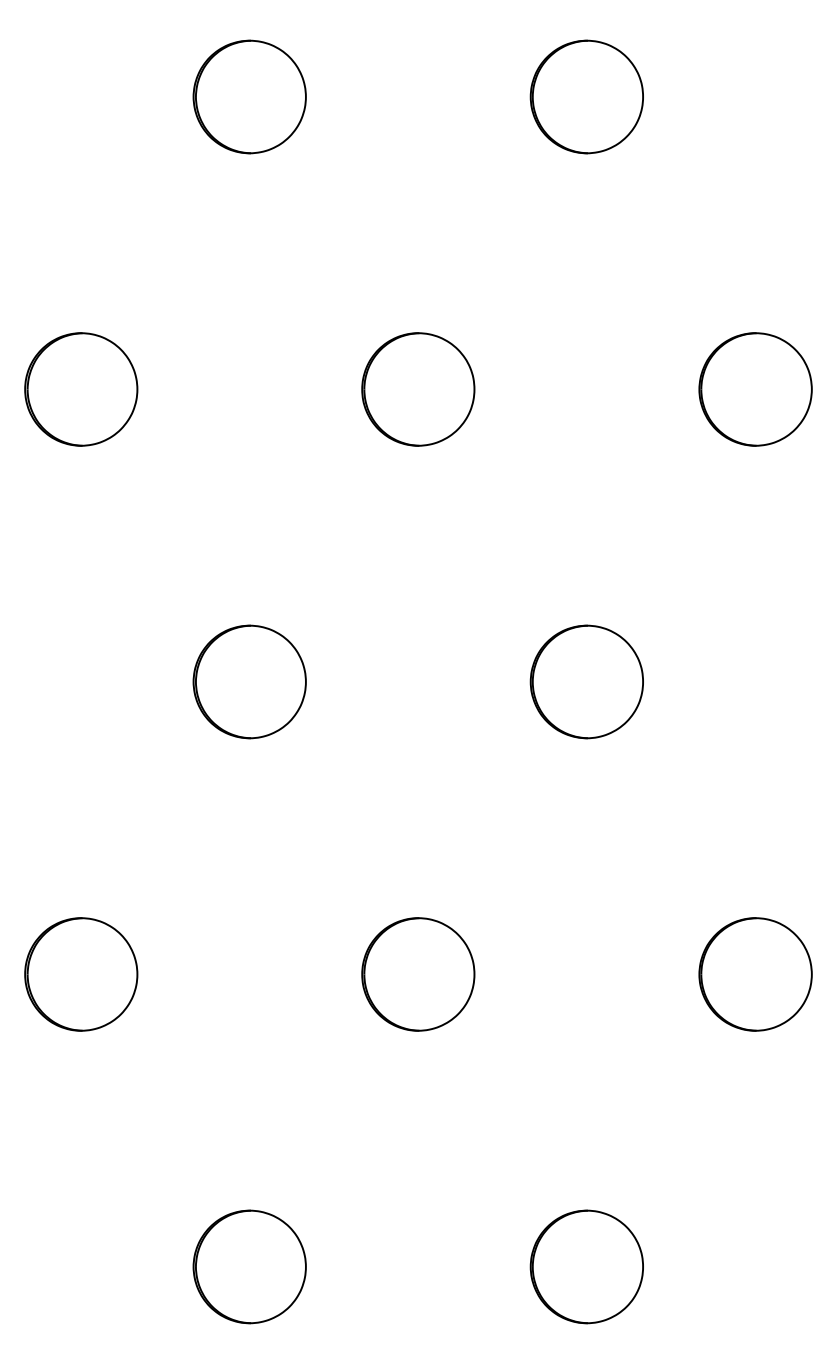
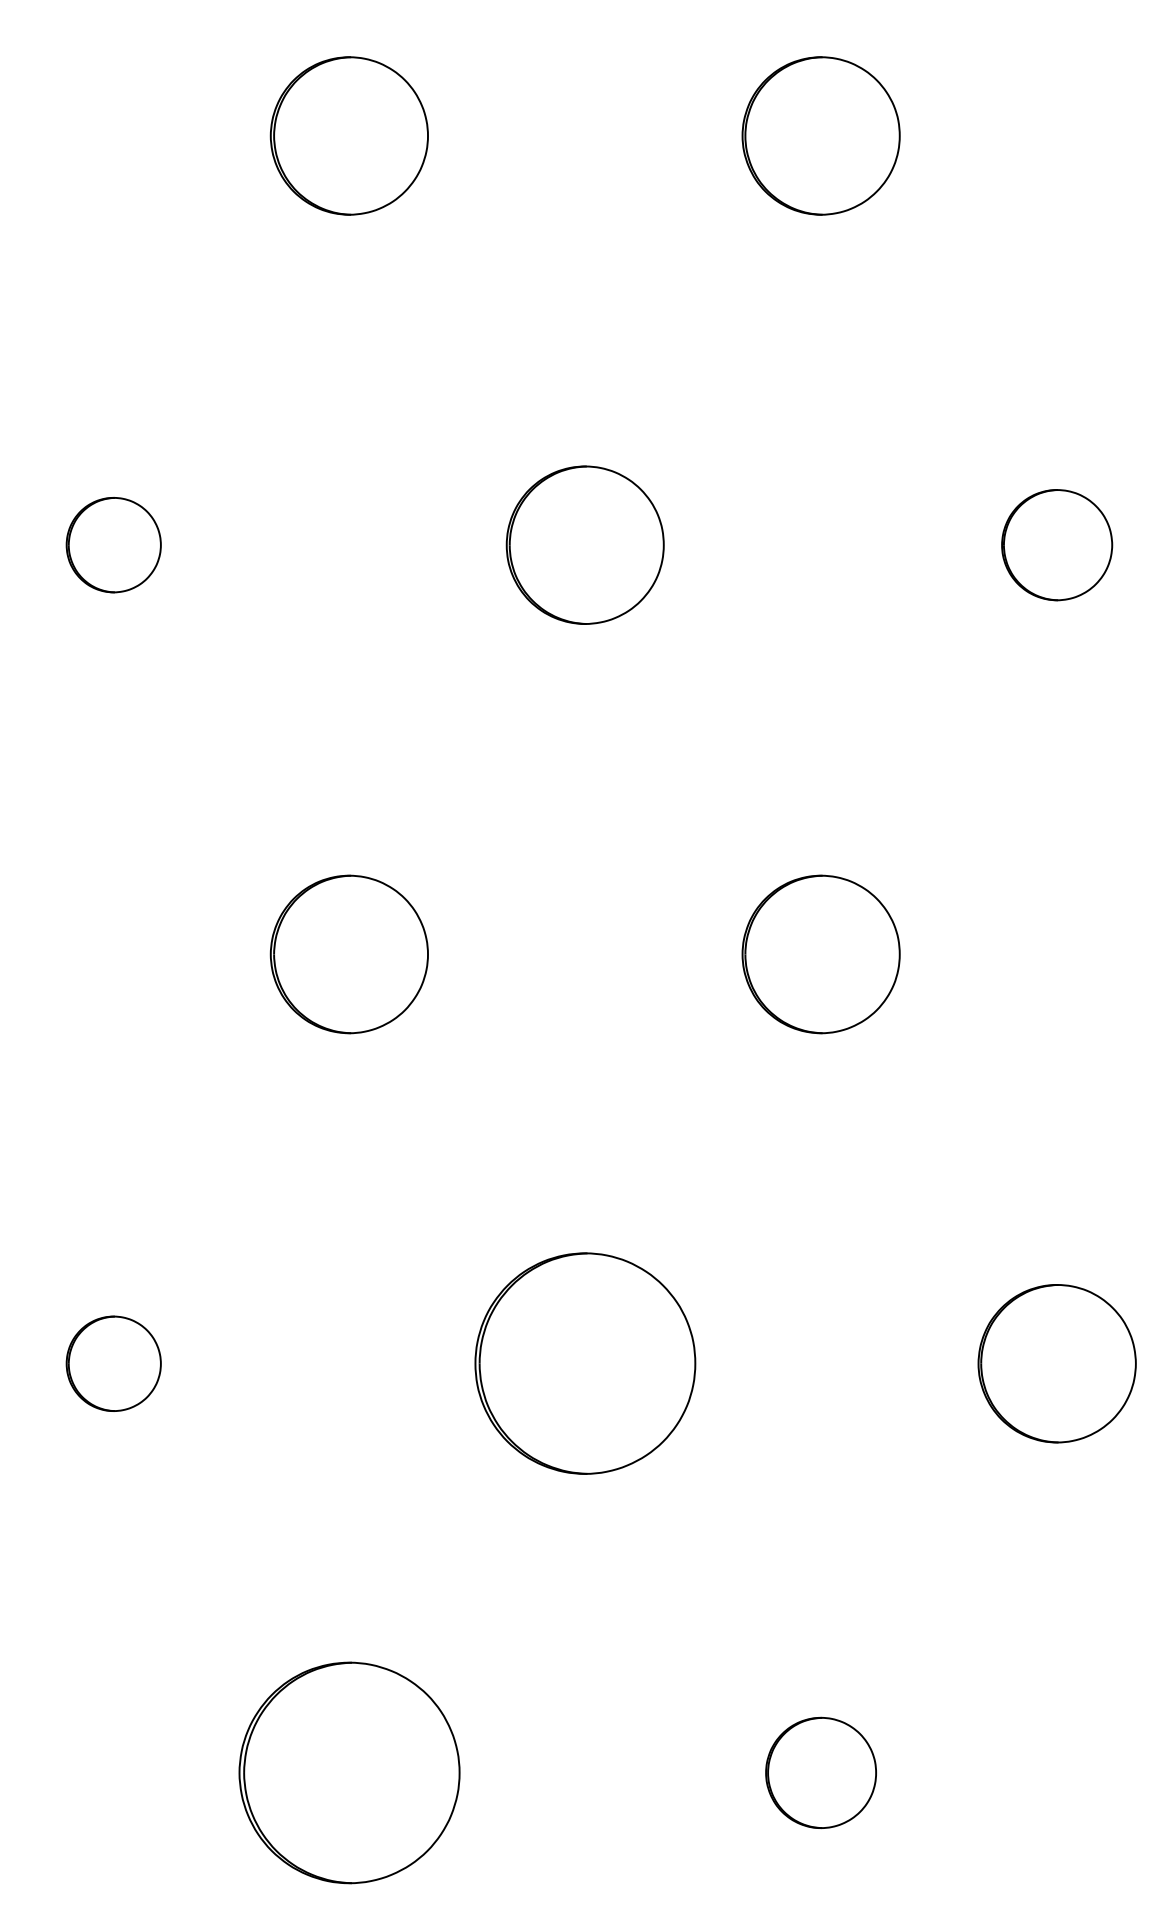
part: (81, 388) -> (113, 544), size x0.6
part: (755, 388) -> (1056, 544), size x0.7
part: (81, 974) -> (113, 1363), size x0.6
part: (417, 974) -> (584, 1363), size x1.4
part: (249, 1266) -> (348, 1772), size x1.4
part: (586, 1266) -> (820, 1772), size x0.7

